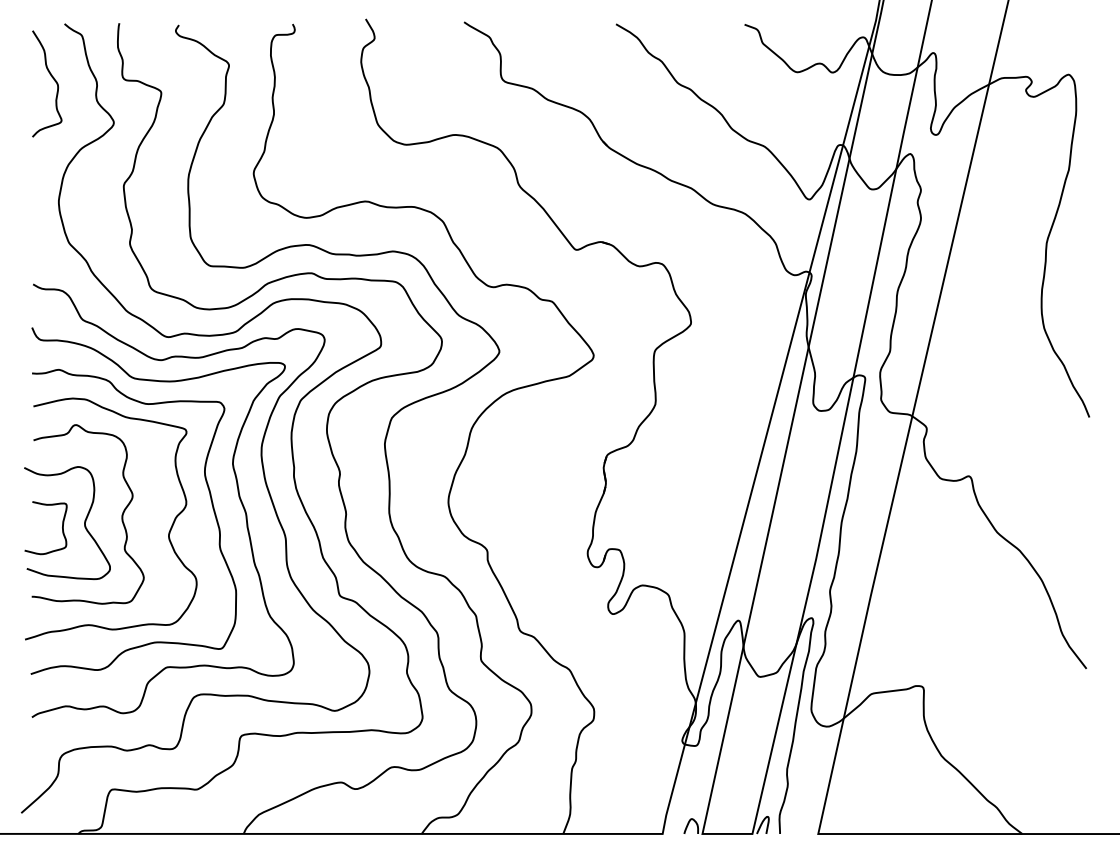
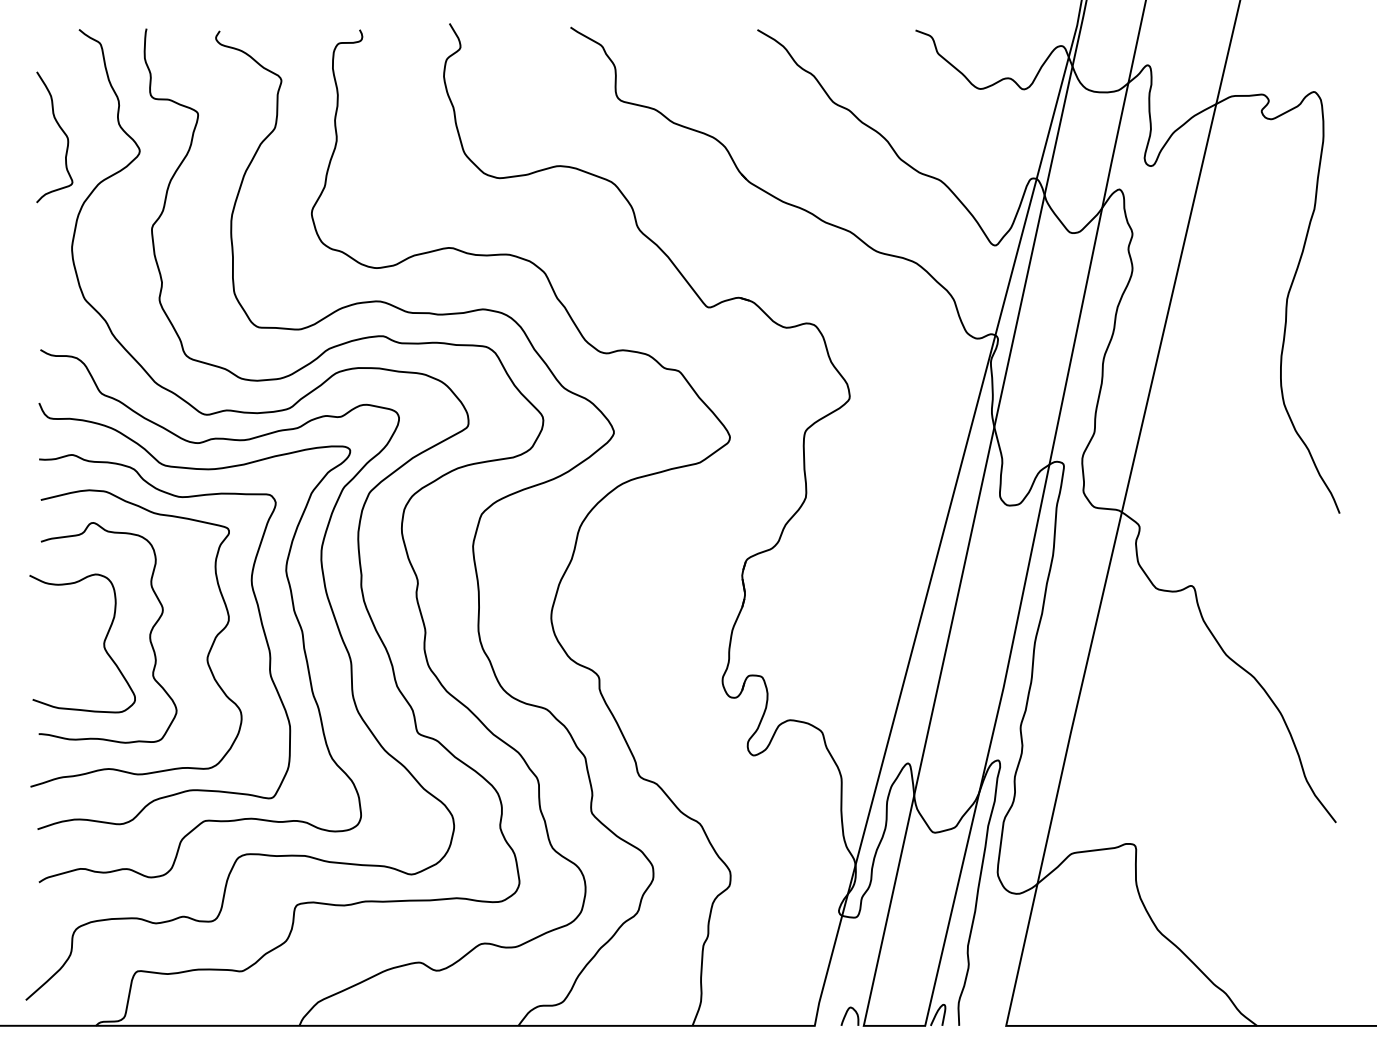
curve: (54, 80) -> (63, 133), moved
curve: (62, 527) -> (76, 649), removed

